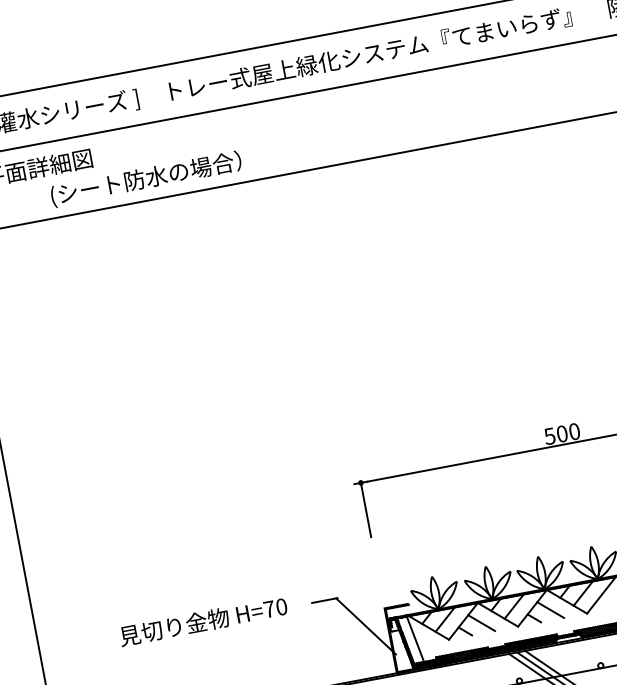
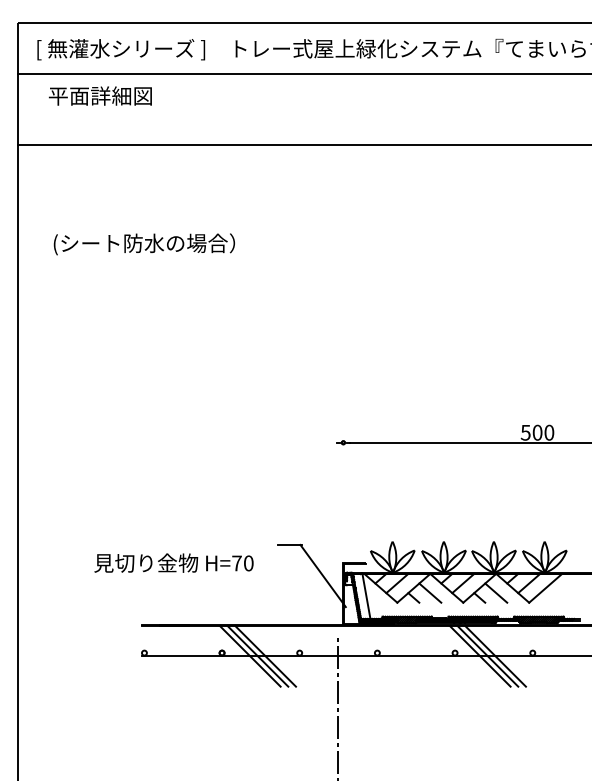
text: (145, 179) -> (143, 244), moved
line: (366, 509) -> (343, 468), removed
text: (202, 620) -> (173, 562), moved

